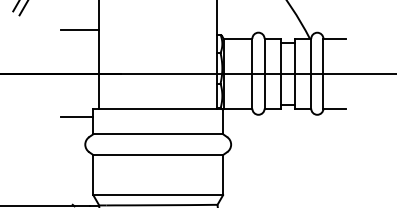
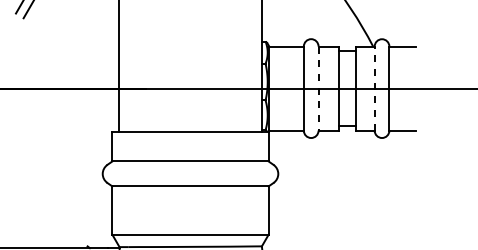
line: (80, 30) -> (96, 36), removed
line: (311, 73) -> (374, 88), solid -> dashed
line: (264, 74) -> (318, 89), solid -> dashed
line: (77, 116) -> (93, 140), removed

